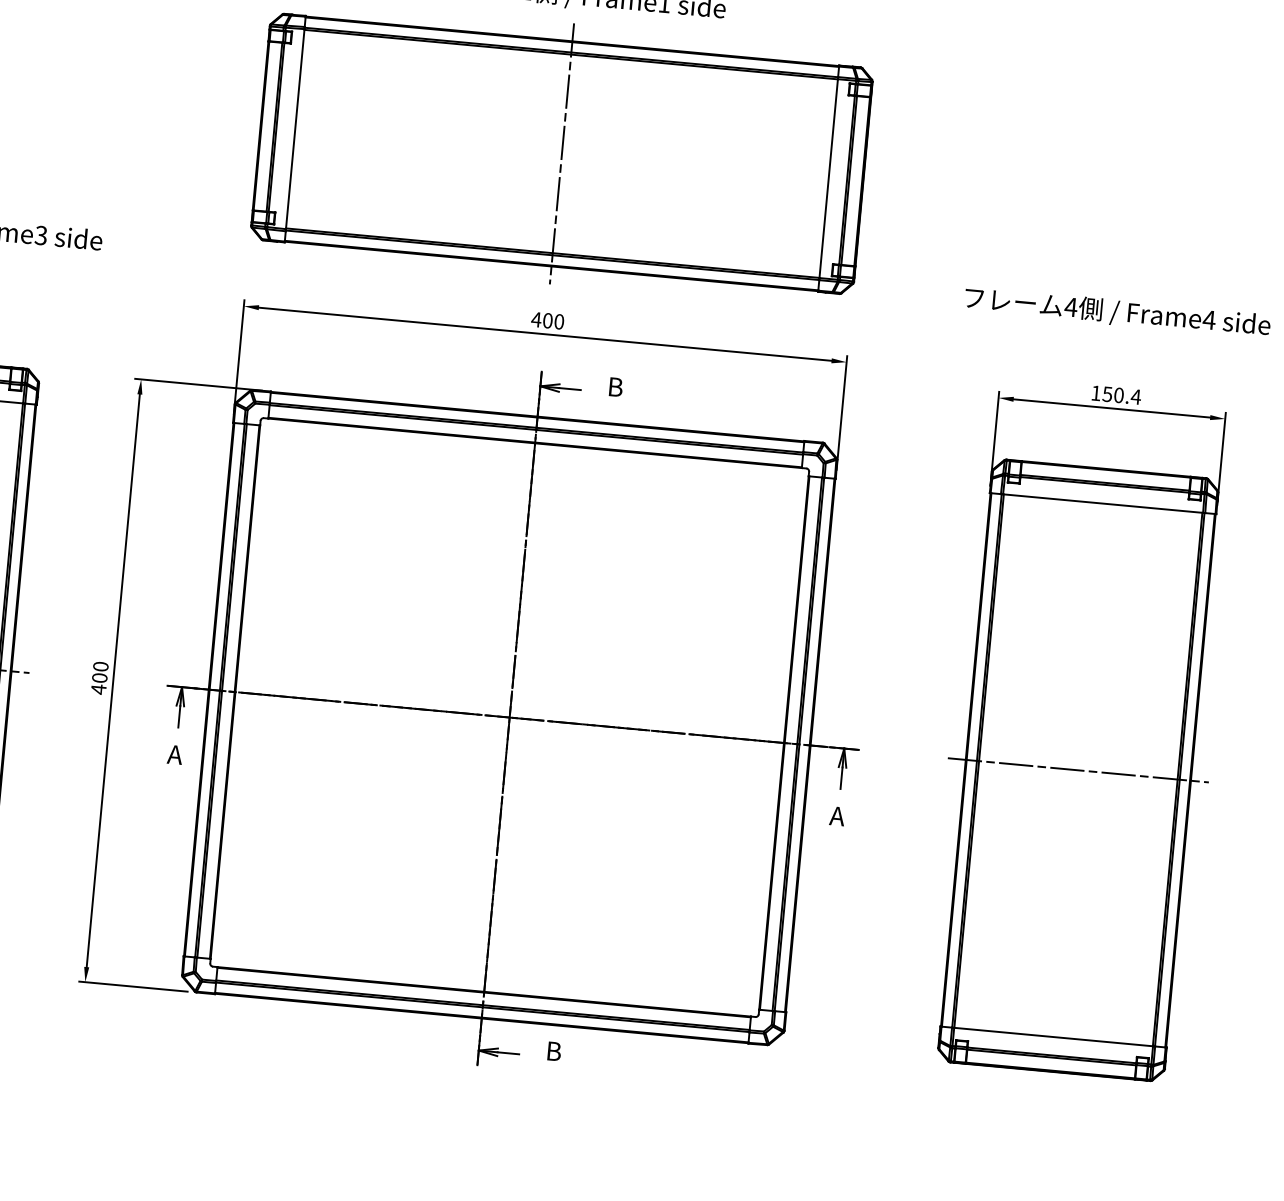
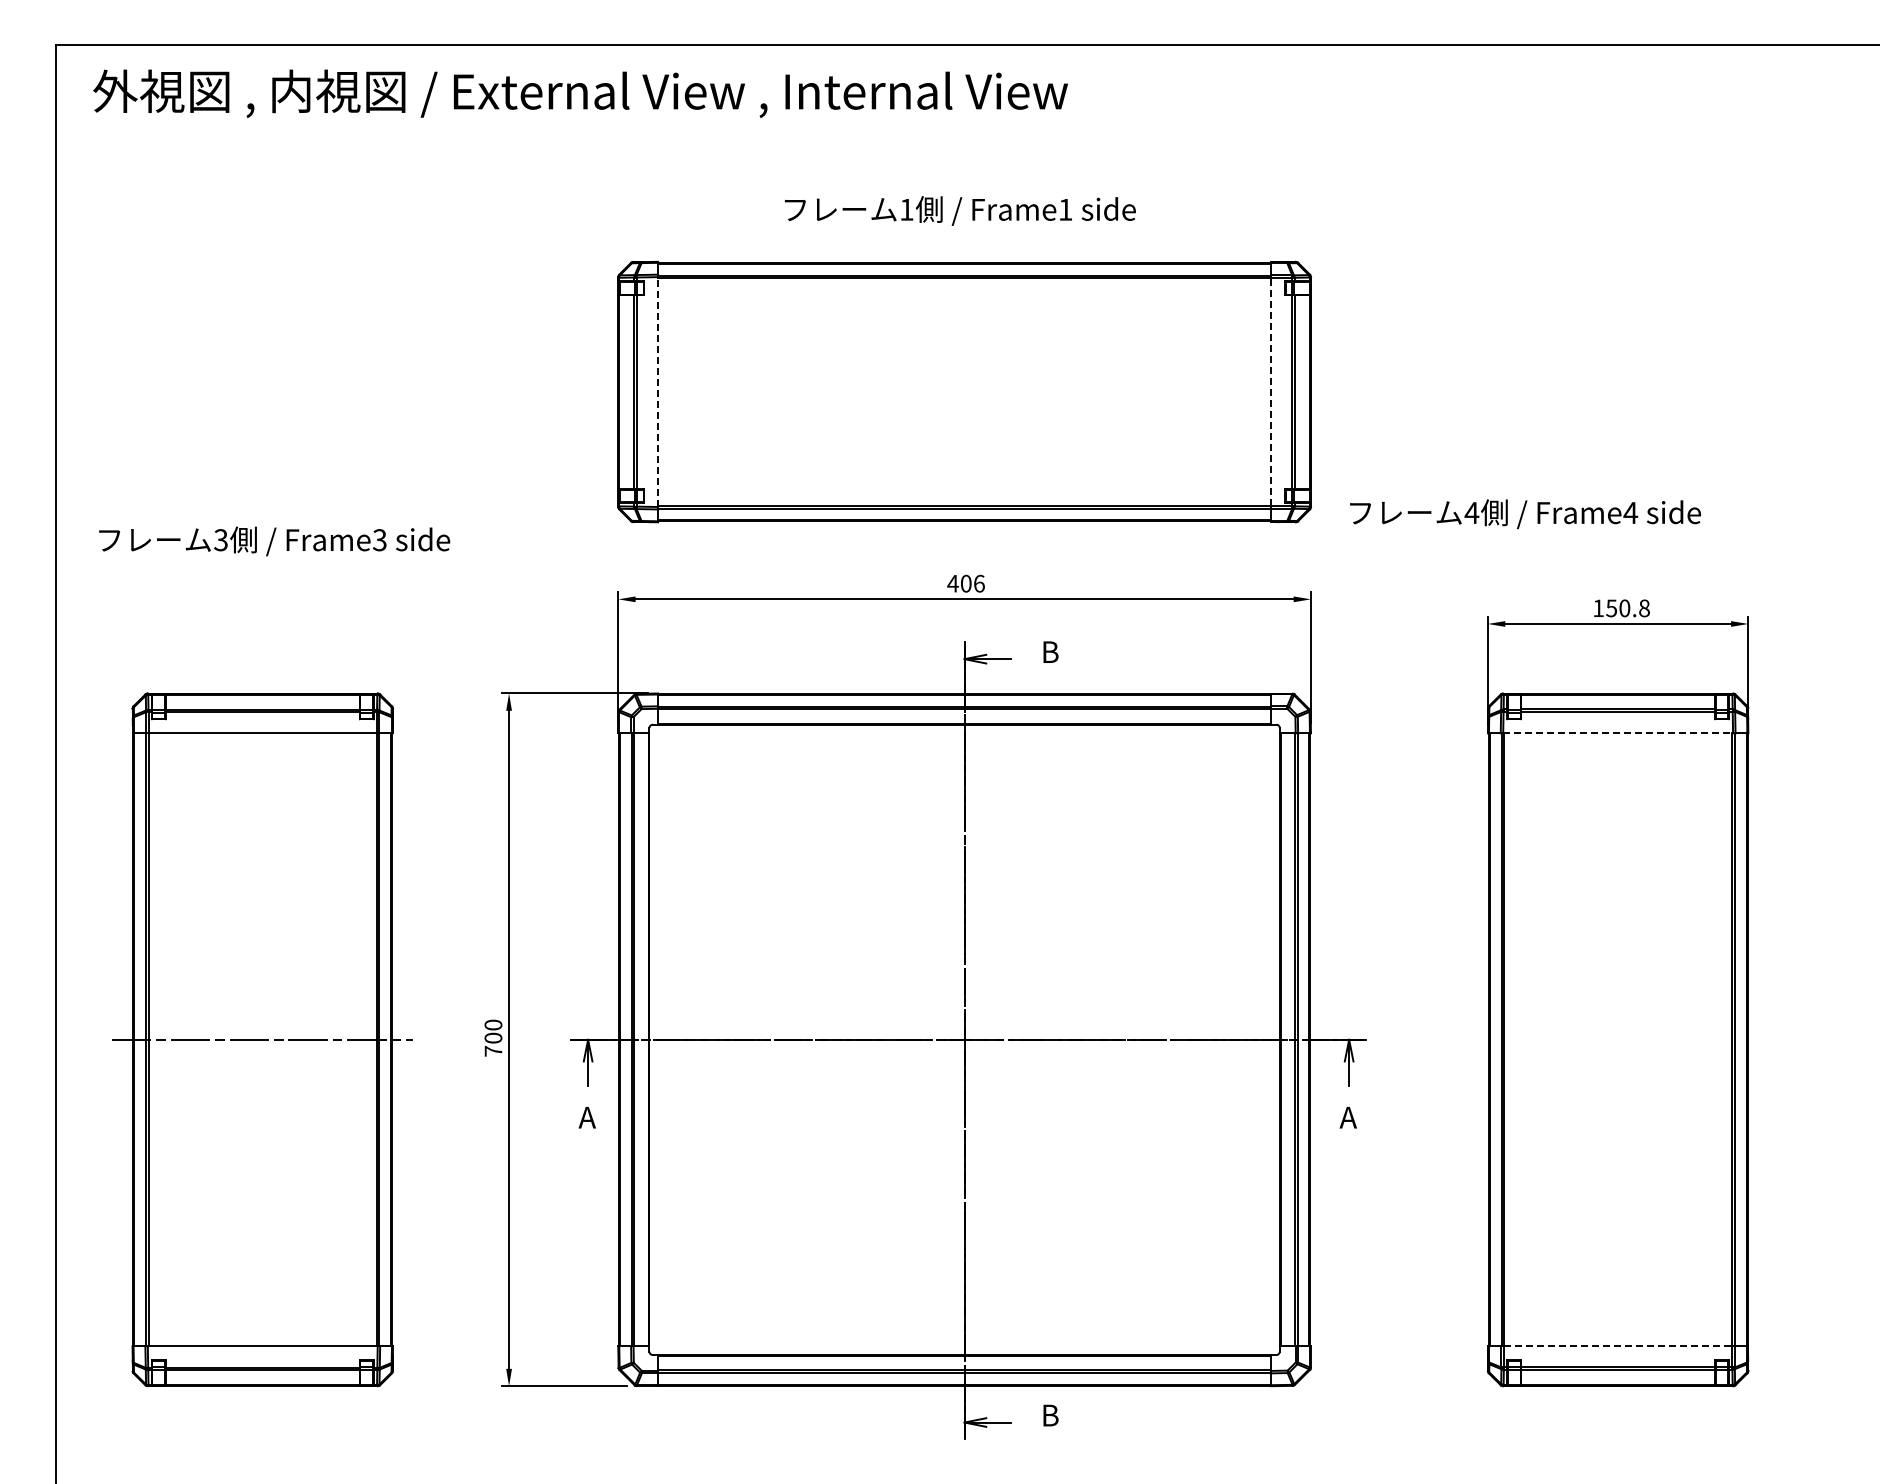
line: (295, 129) -> (658, 392), solid -> dashed
line: (561, 154) -> (964, 392), removed
line: (829, 178) -> (1271, 391), solid -> dashed
text: (1117, 312) -> (1525, 514), moved
text: (559, 321) -> (979, 583), 400 -> 406
text: (1136, 397) -> (1644, 608), 150.4 -> 150.8
line: (1103, 503) -> (1618, 733), solid -> dashed
text: (98, 689) -> (493, 1051), 400 -> 700
line: (1078, 770) -> (1618, 1039), removed
line: (1053, 1037) -> (1618, 1346), solid -> dashed

